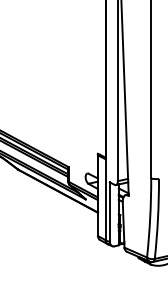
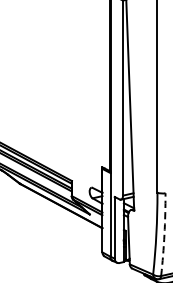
arc: (157, 218) -> (163, 234), solid -> dashed

